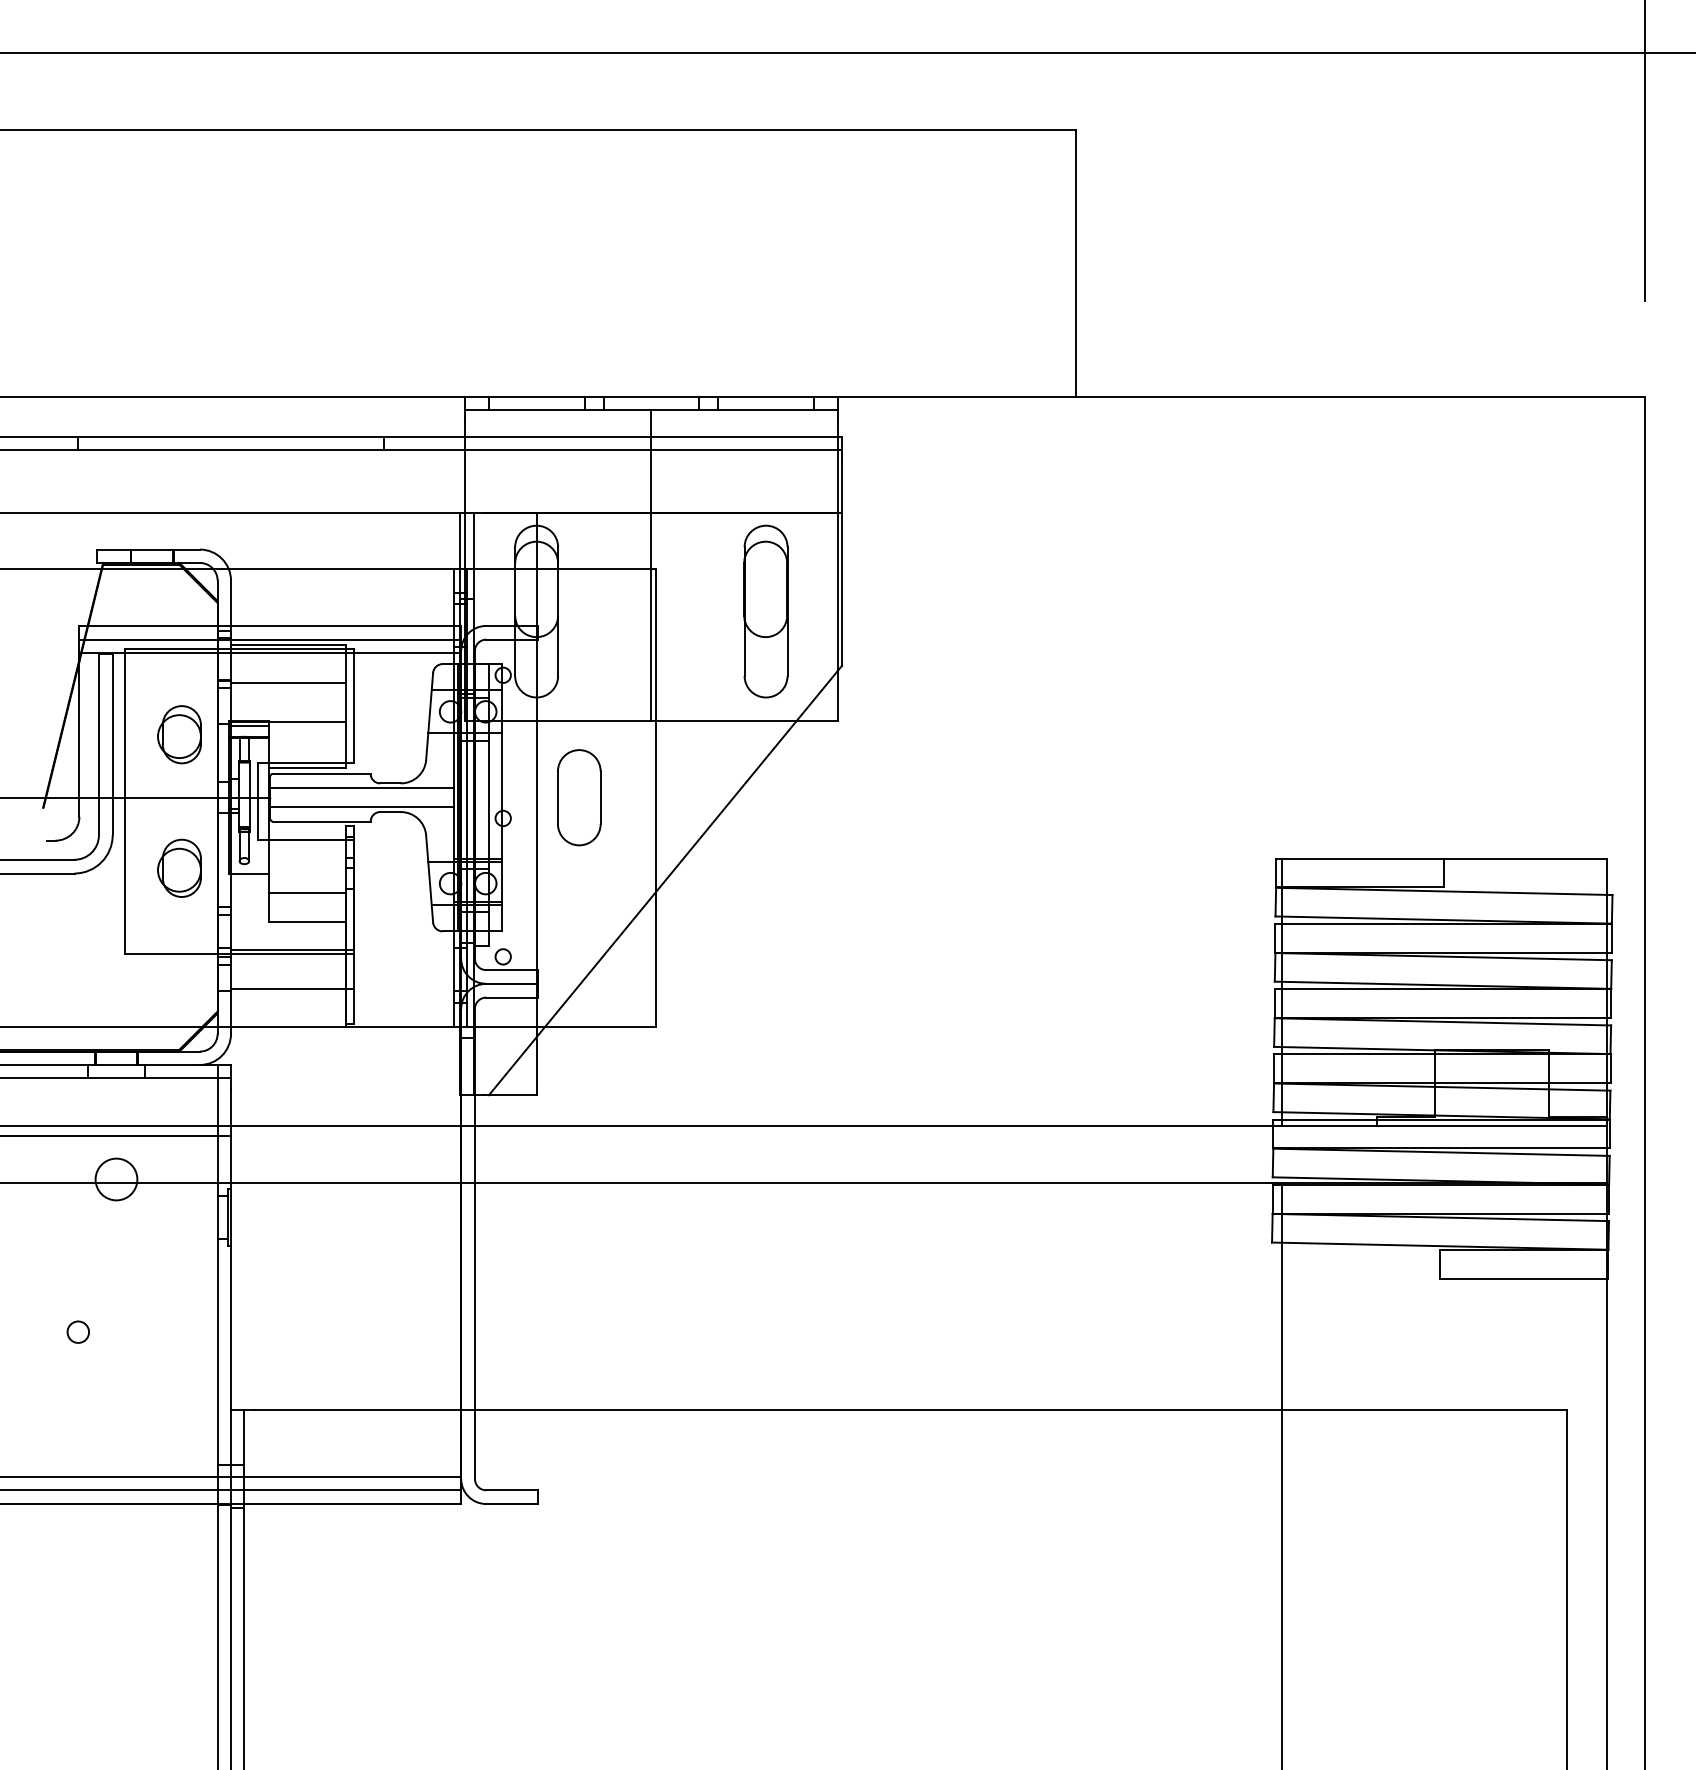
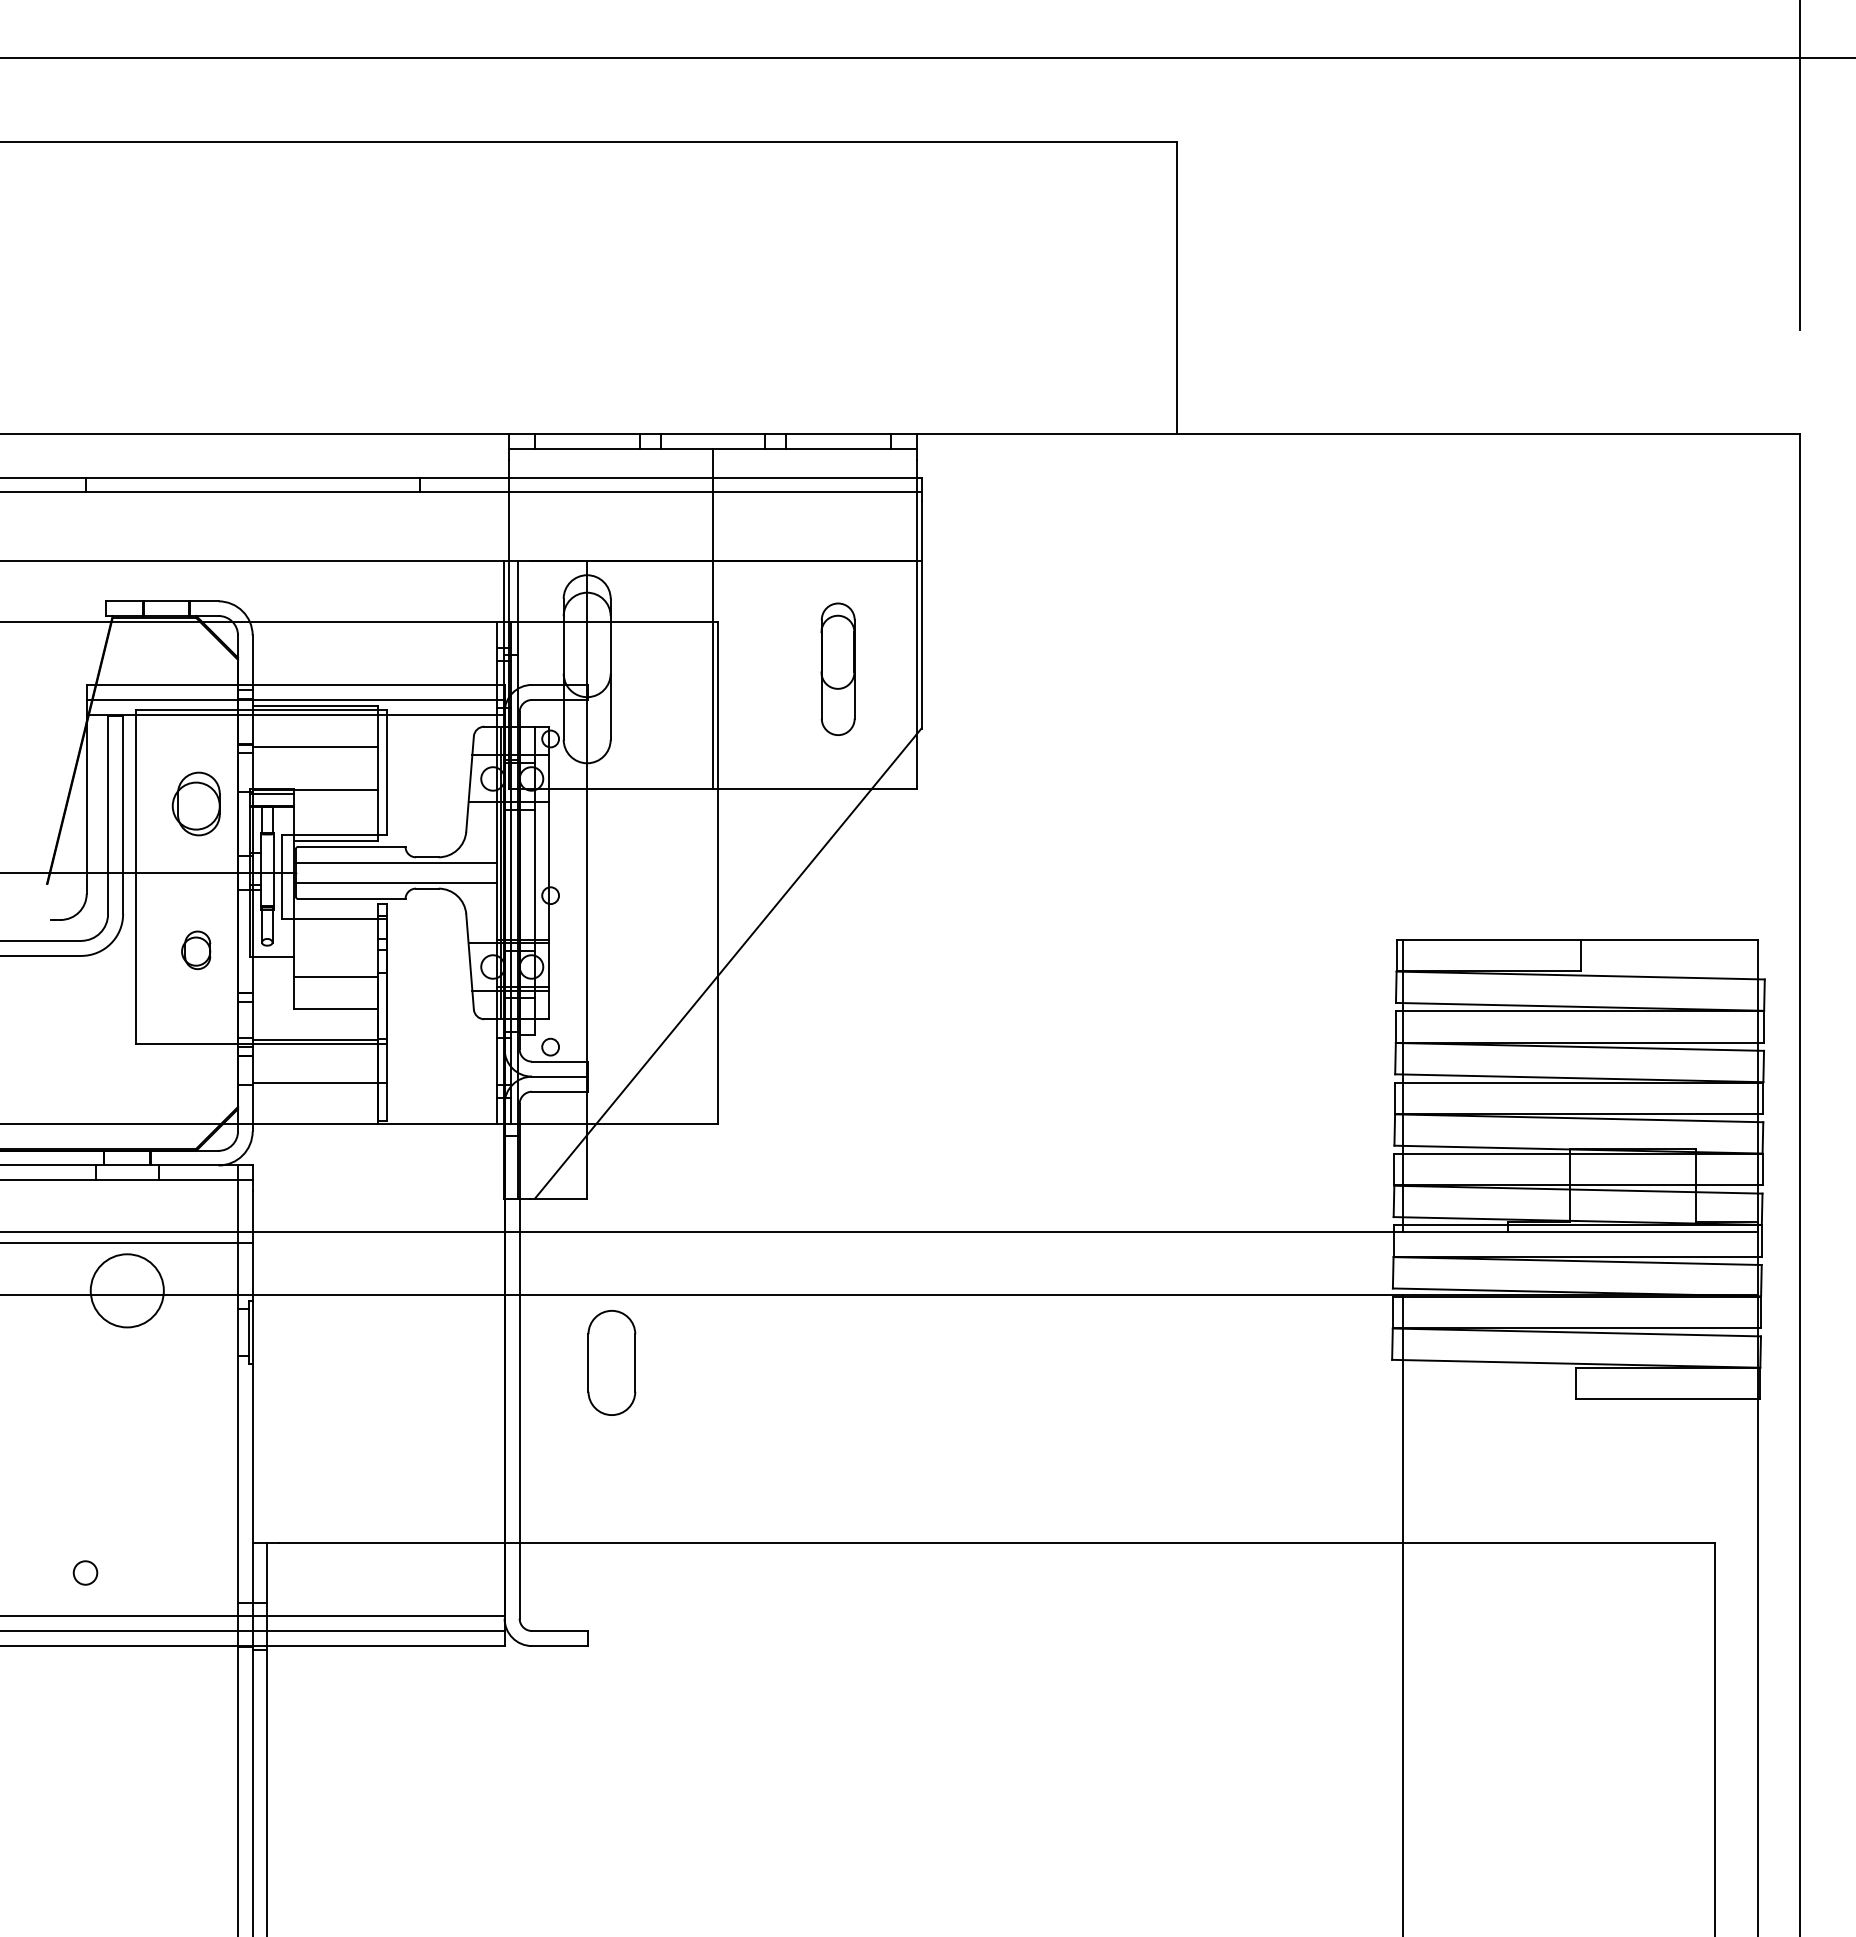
part: (765, 611) -> (837, 669), size x0.7
part: (578, 797) -> (611, 1362), moved
part: (178, 868) -> (195, 950), size x0.6
circle: (116, 1179) -> (127, 1290), size x1.6
circle: (78, 1331) -> (85, 1572), moved

